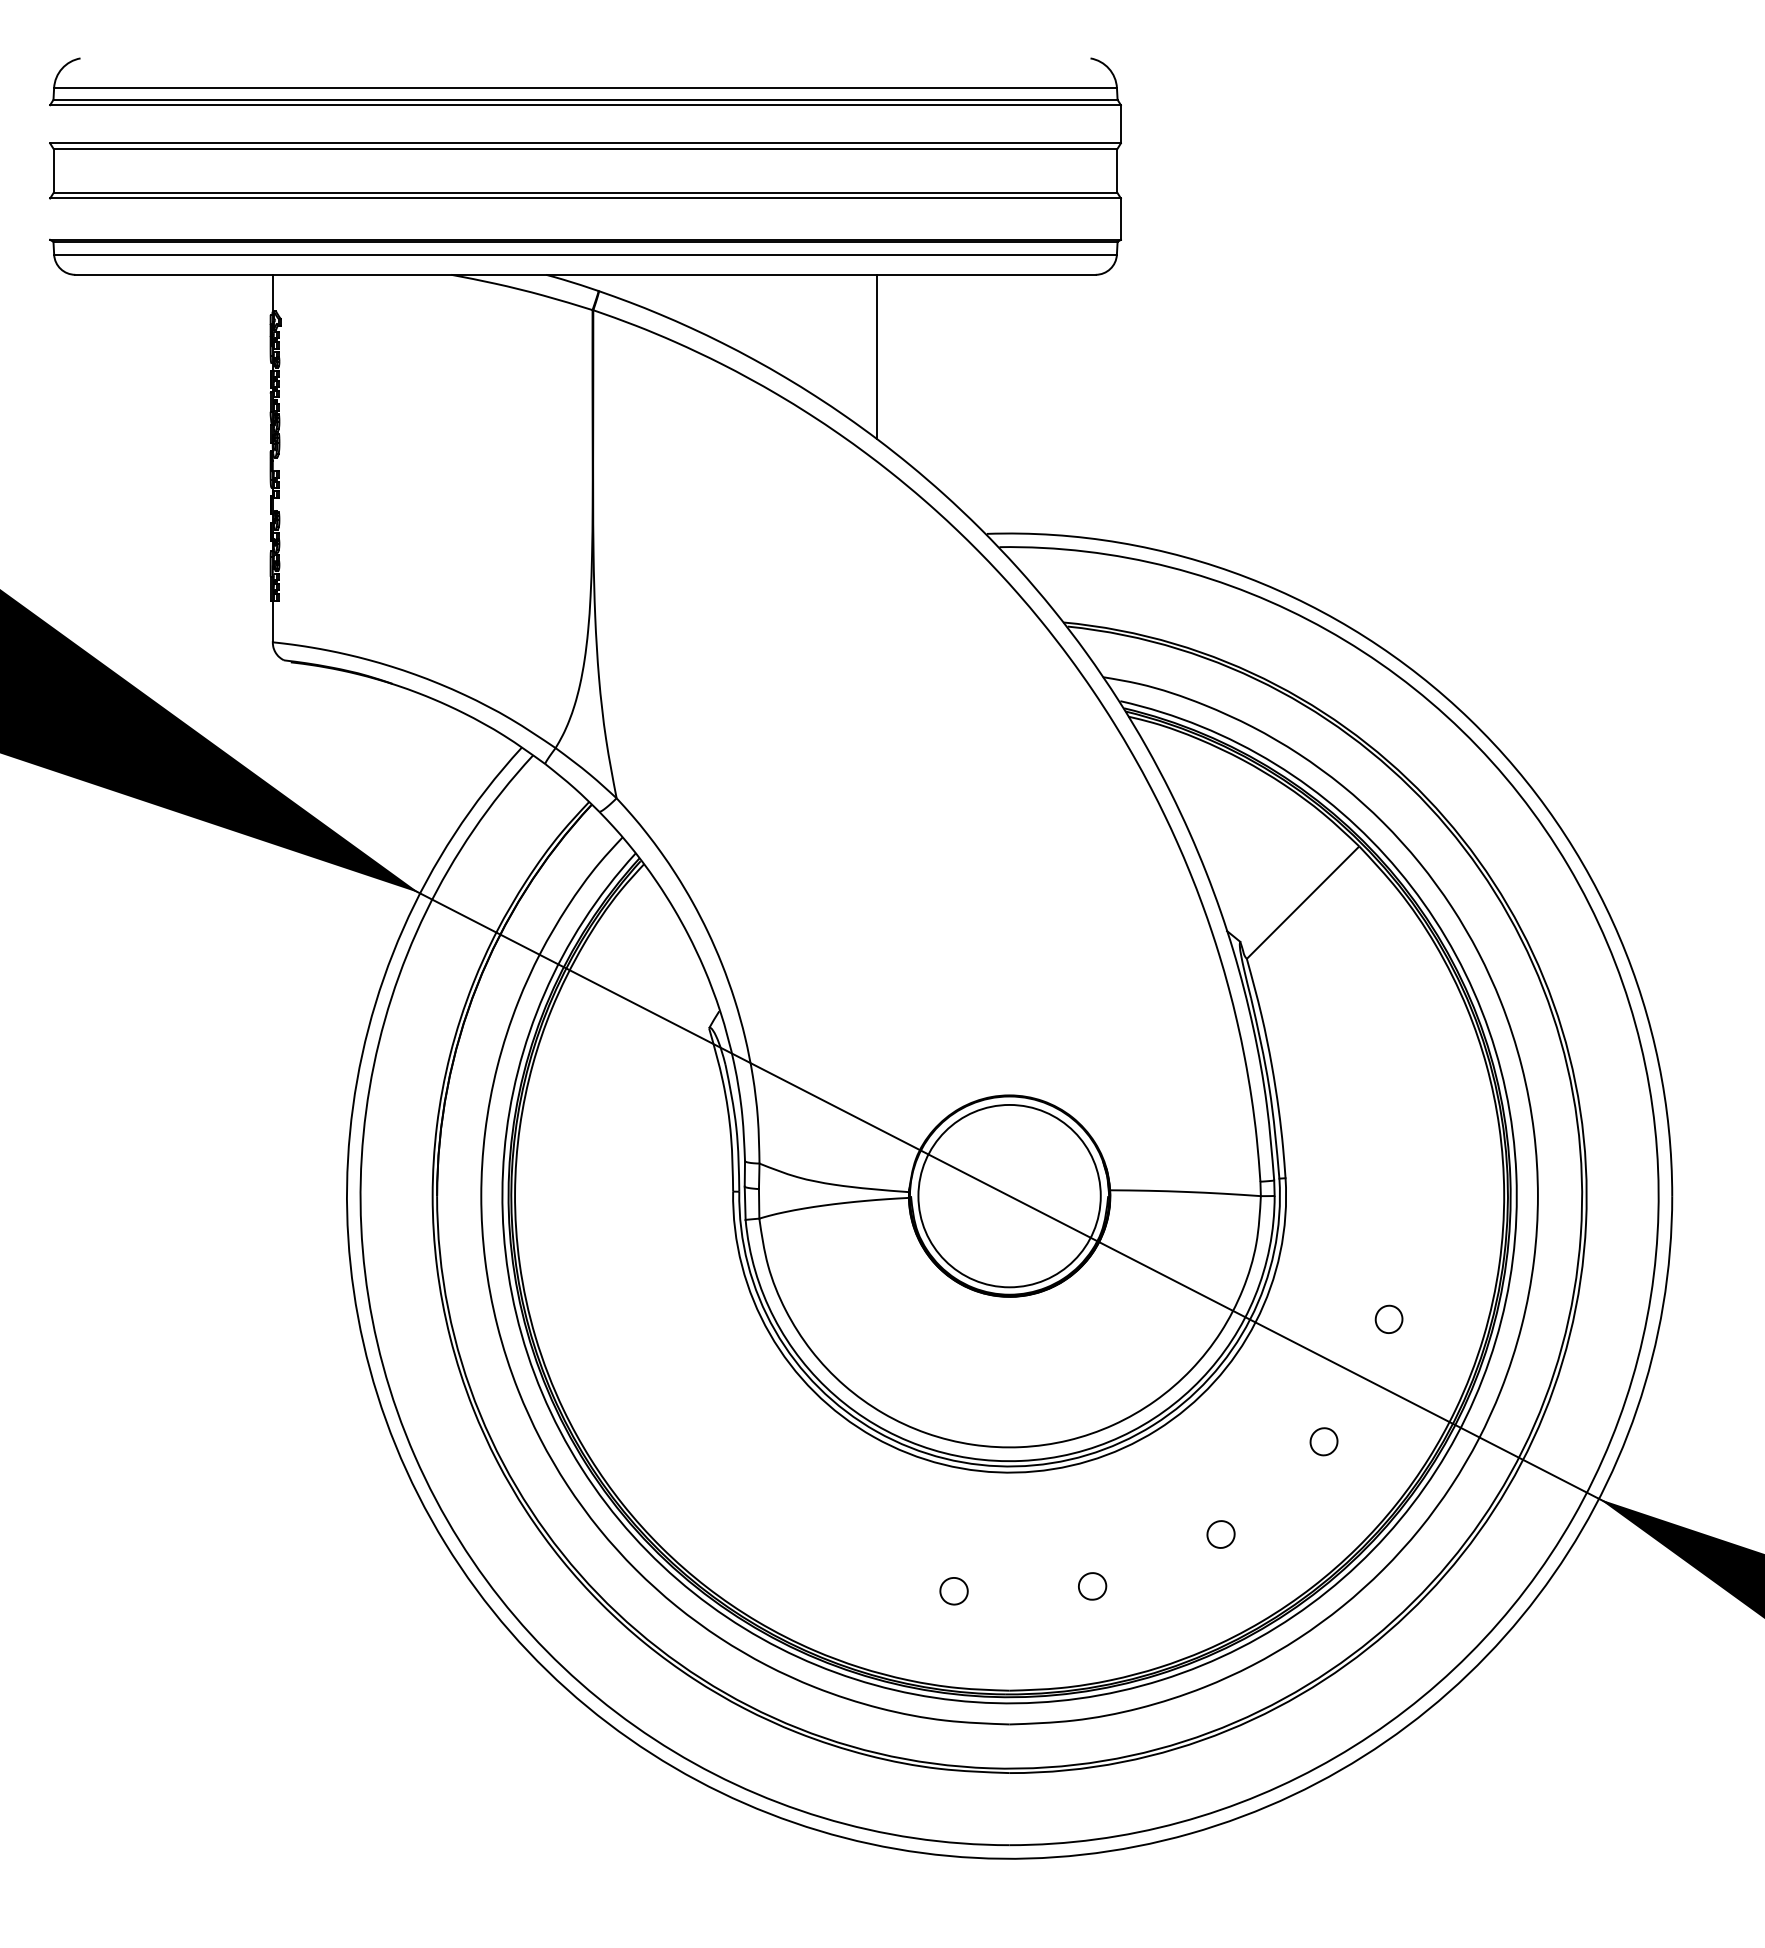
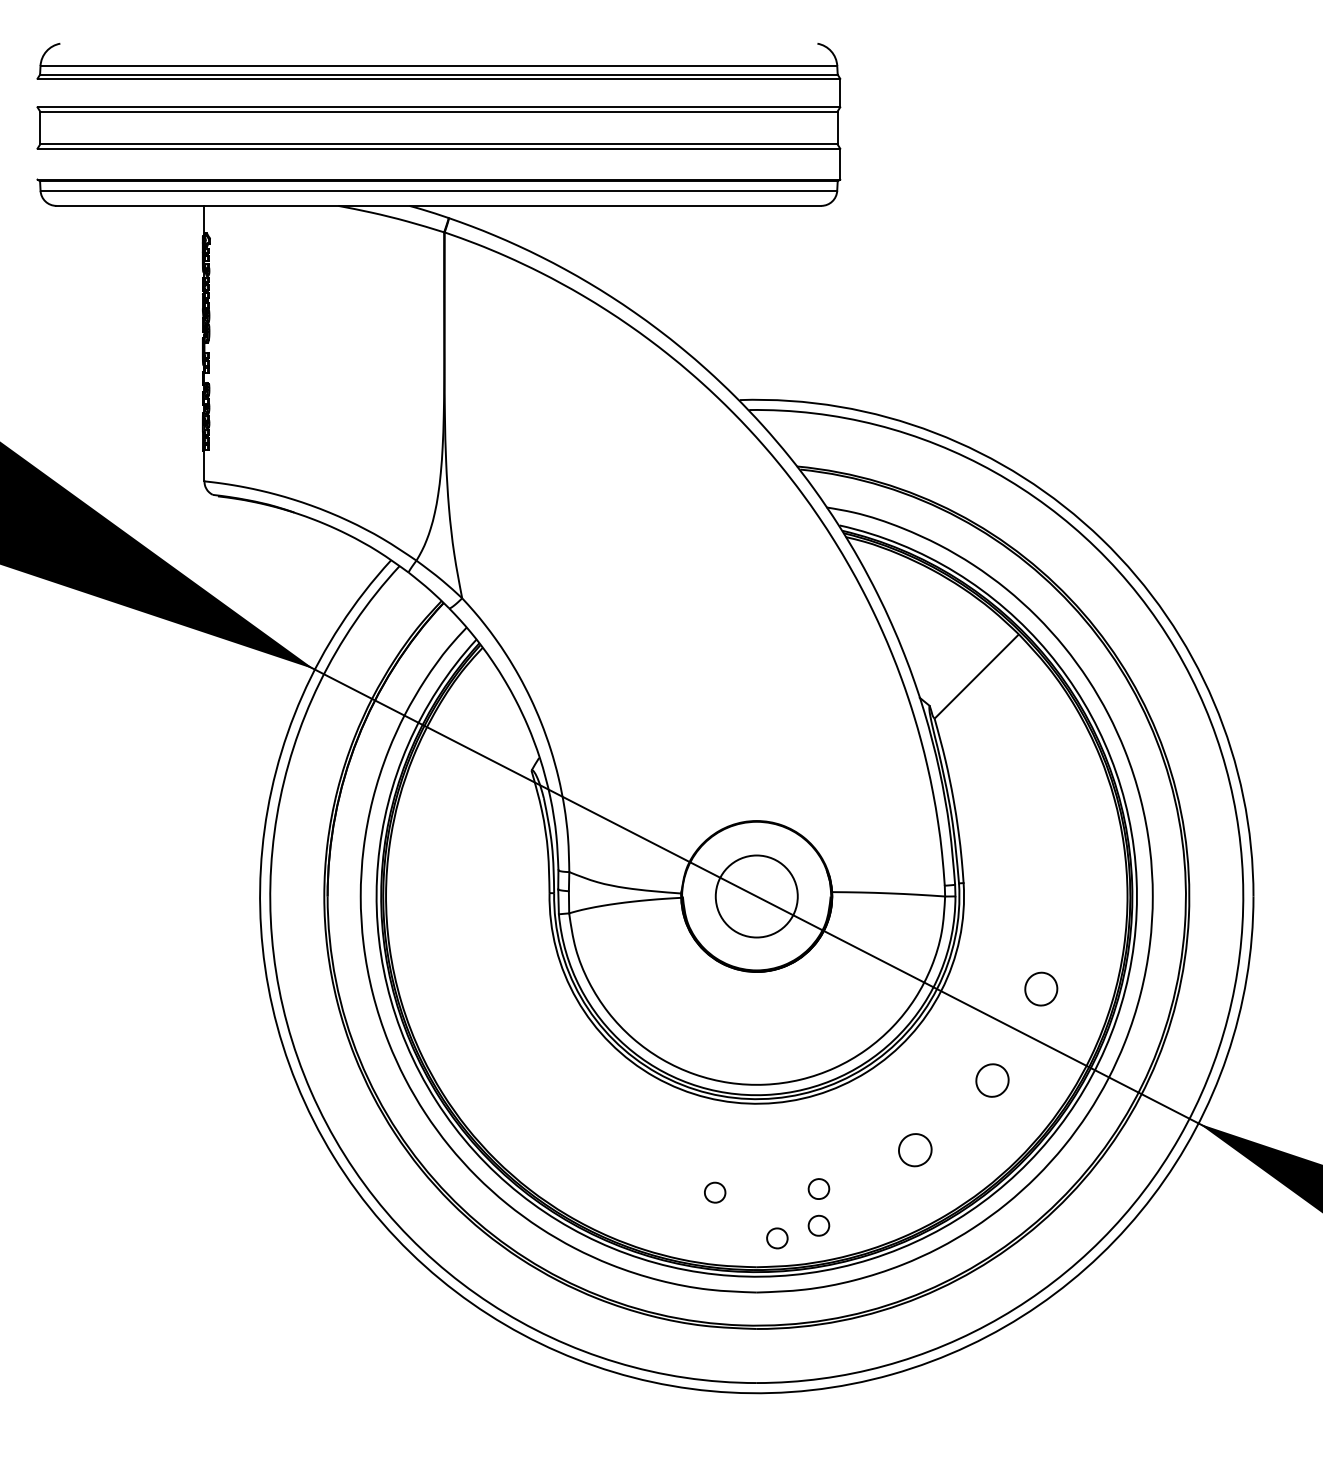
line: (877, 356) -> (657, 267), removed
circle: (1009, 1195) -> (756, 896), size x0.6
part: (1388, 1318) -> (1040, 988), size x1.6
part: (1323, 1441) -> (992, 1080), size x1.6
part: (1220, 1534) -> (914, 1150), size x1.6
part: (1092, 1635) -> (818, 1225), added
part: (1036, 1652) -> (776, 1238), added

